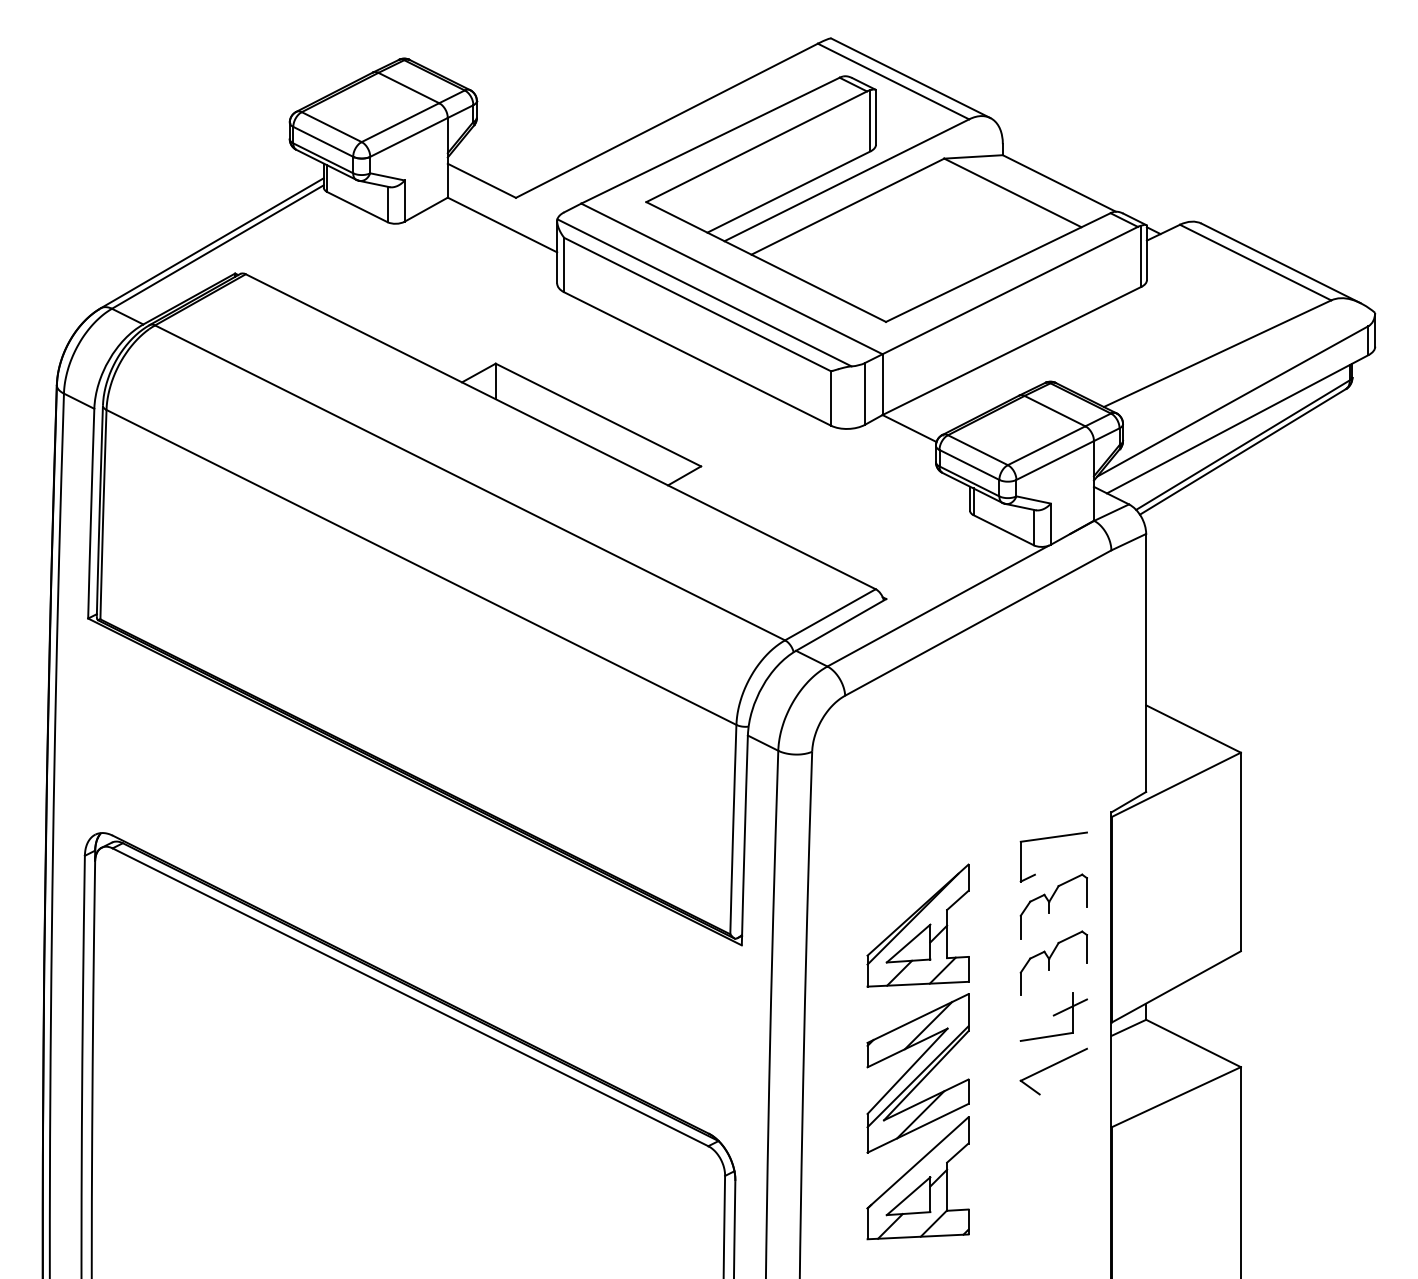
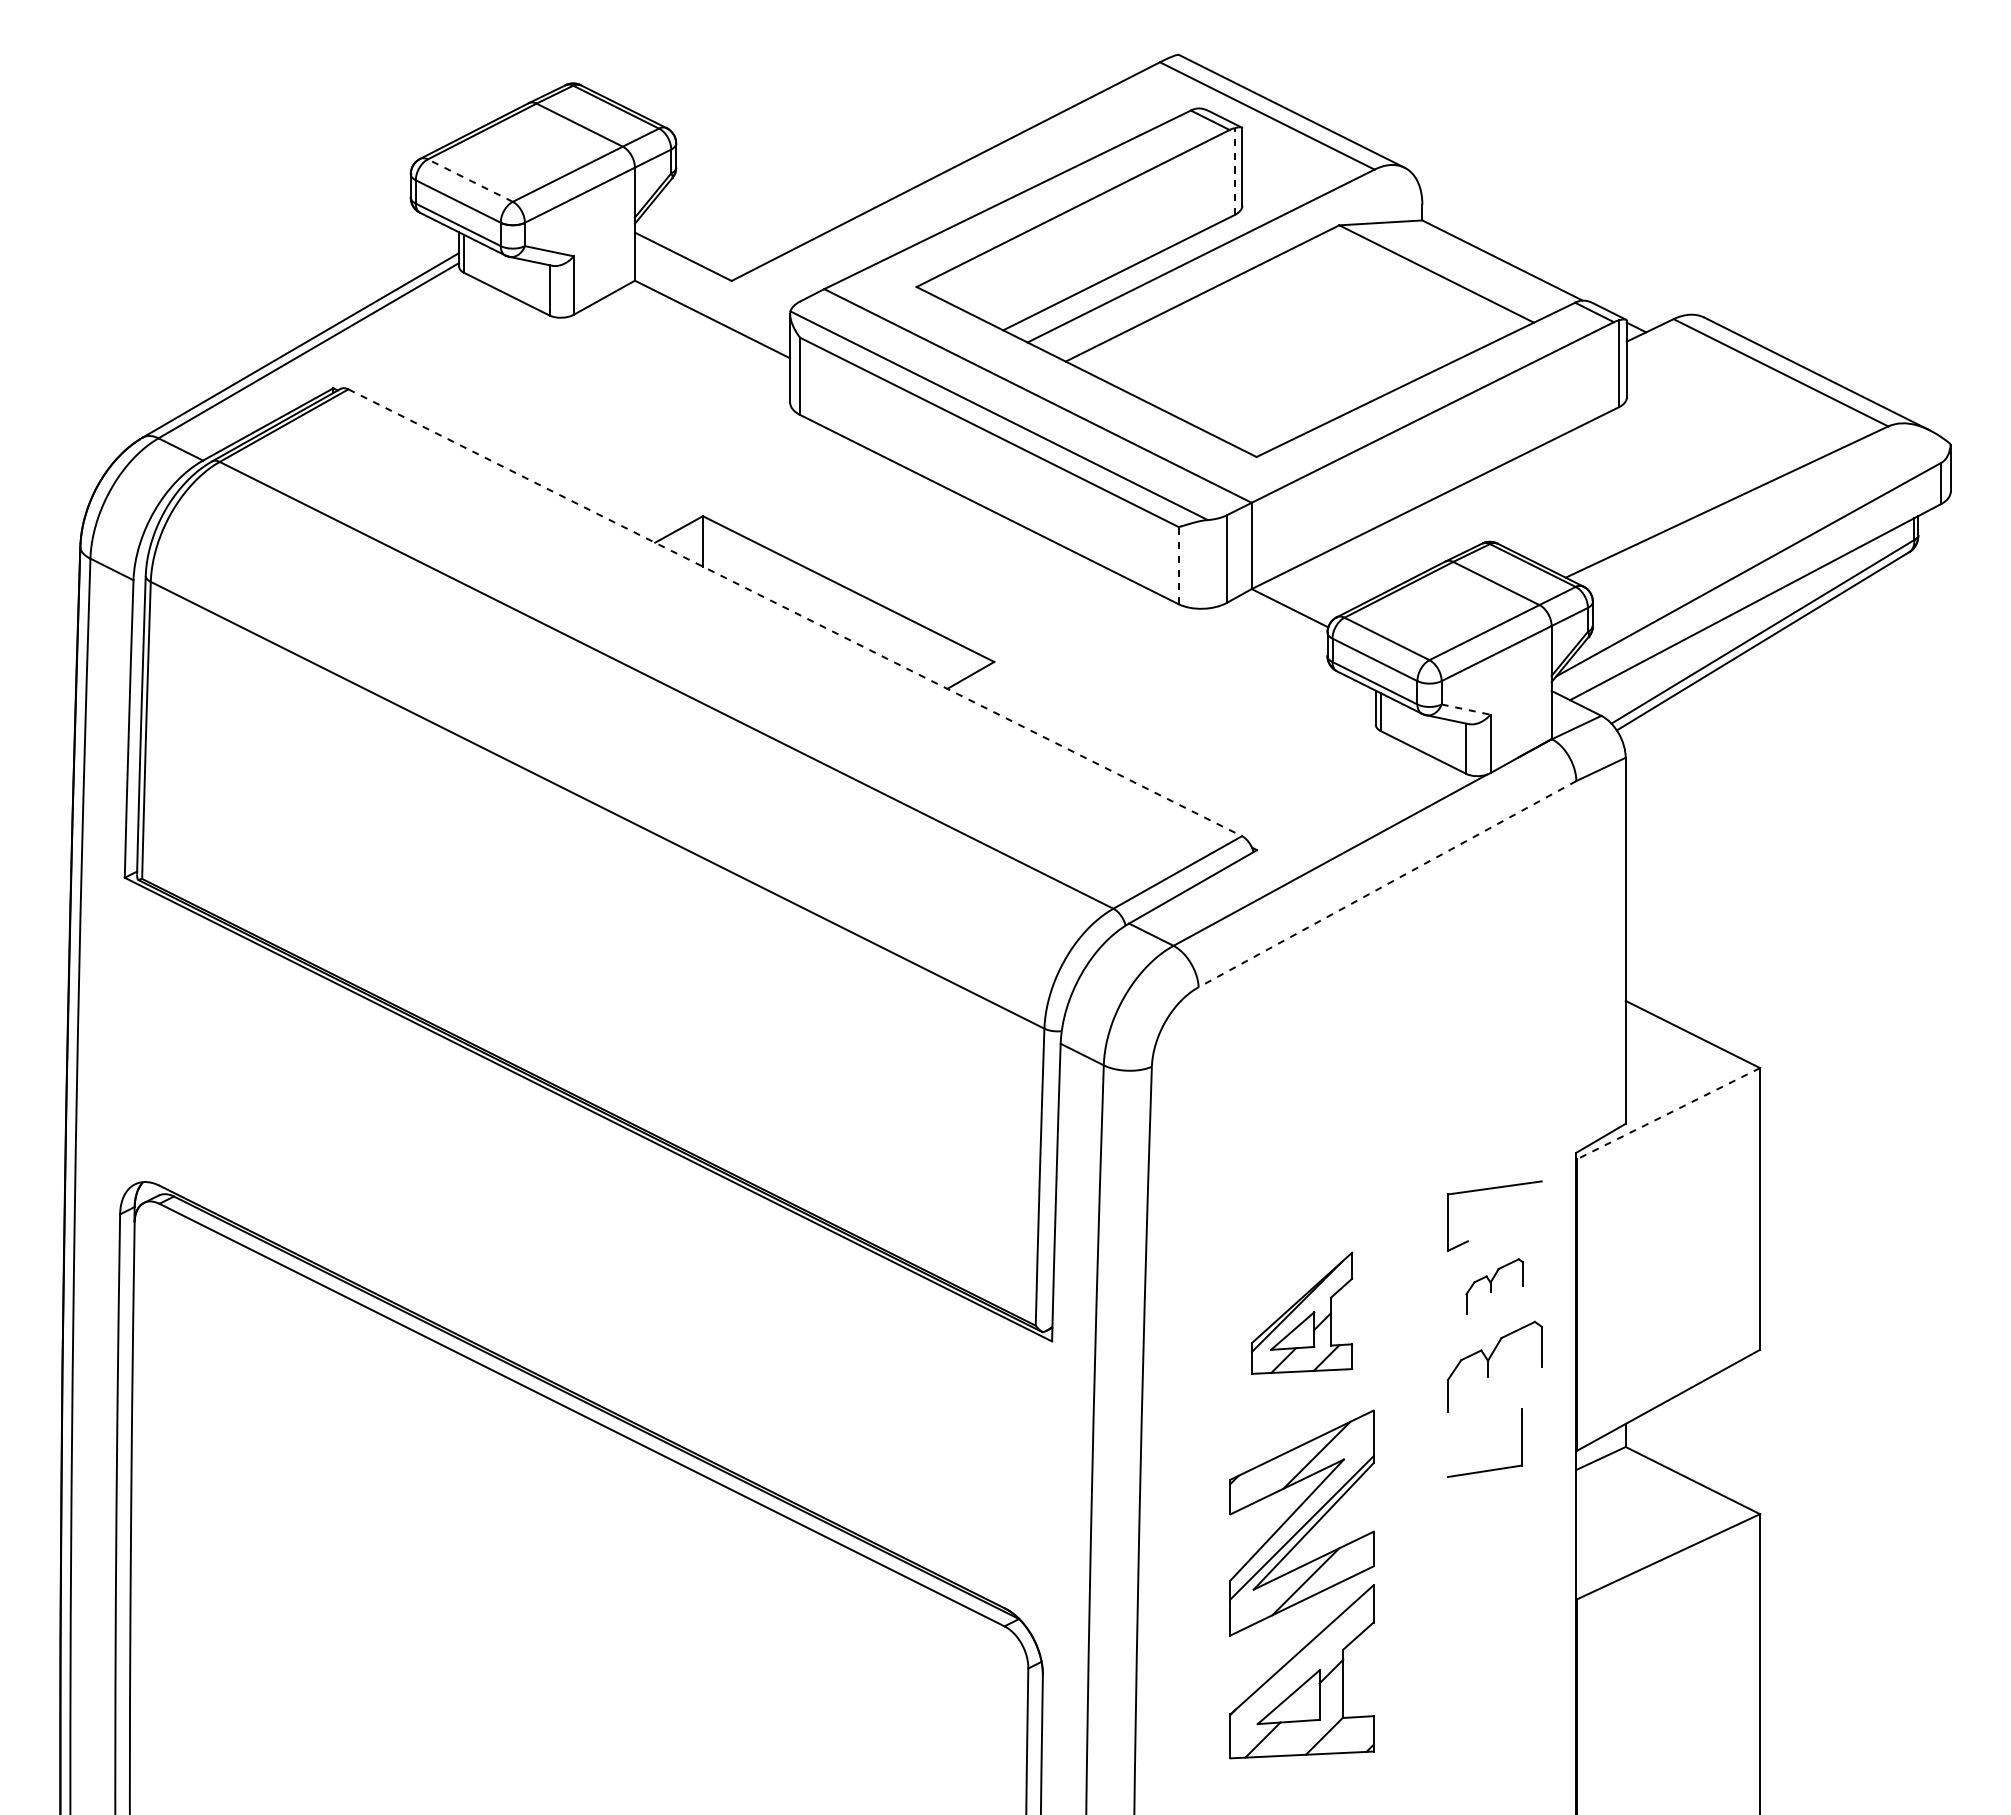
line: (870, 120) -> (1234, 171), solid -> dashed
line: (331, 127) -> (469, 180), solid -> dashed
line: (830, 398) -> (1178, 565), solid -> dashed
line: (560, 431) -> (795, 612), solid -> dashed
line: (1033, 499) -> (1466, 709), solid -> dashed
line: (978, 623) -> (1387, 884), solid -> dashed
line: (1176, 784) -> (1668, 1113), solid -> dashed
part: (1053, 906) -> (1494, 1286), size x0.6
part: (917, 924) -> (1301, 1312), size x0.7
line: (1069, 1007) -> (1517, 1429), removed
part: (1051, 1066) -> (1491, 1513), removed

